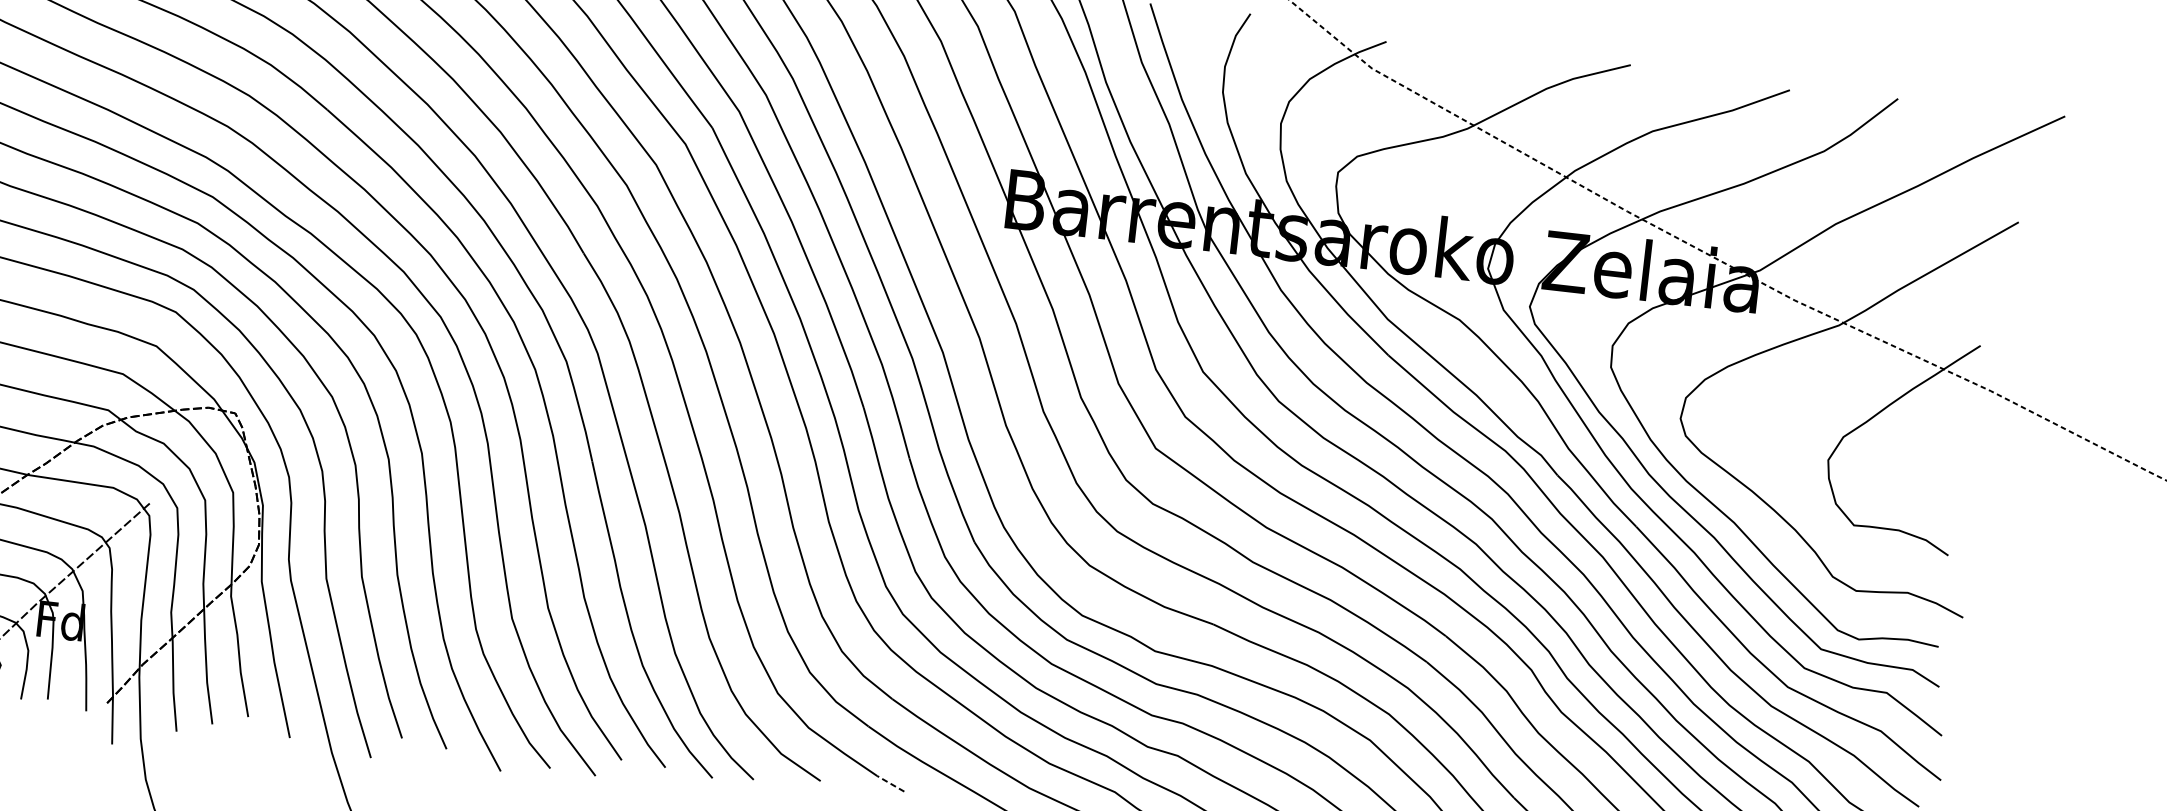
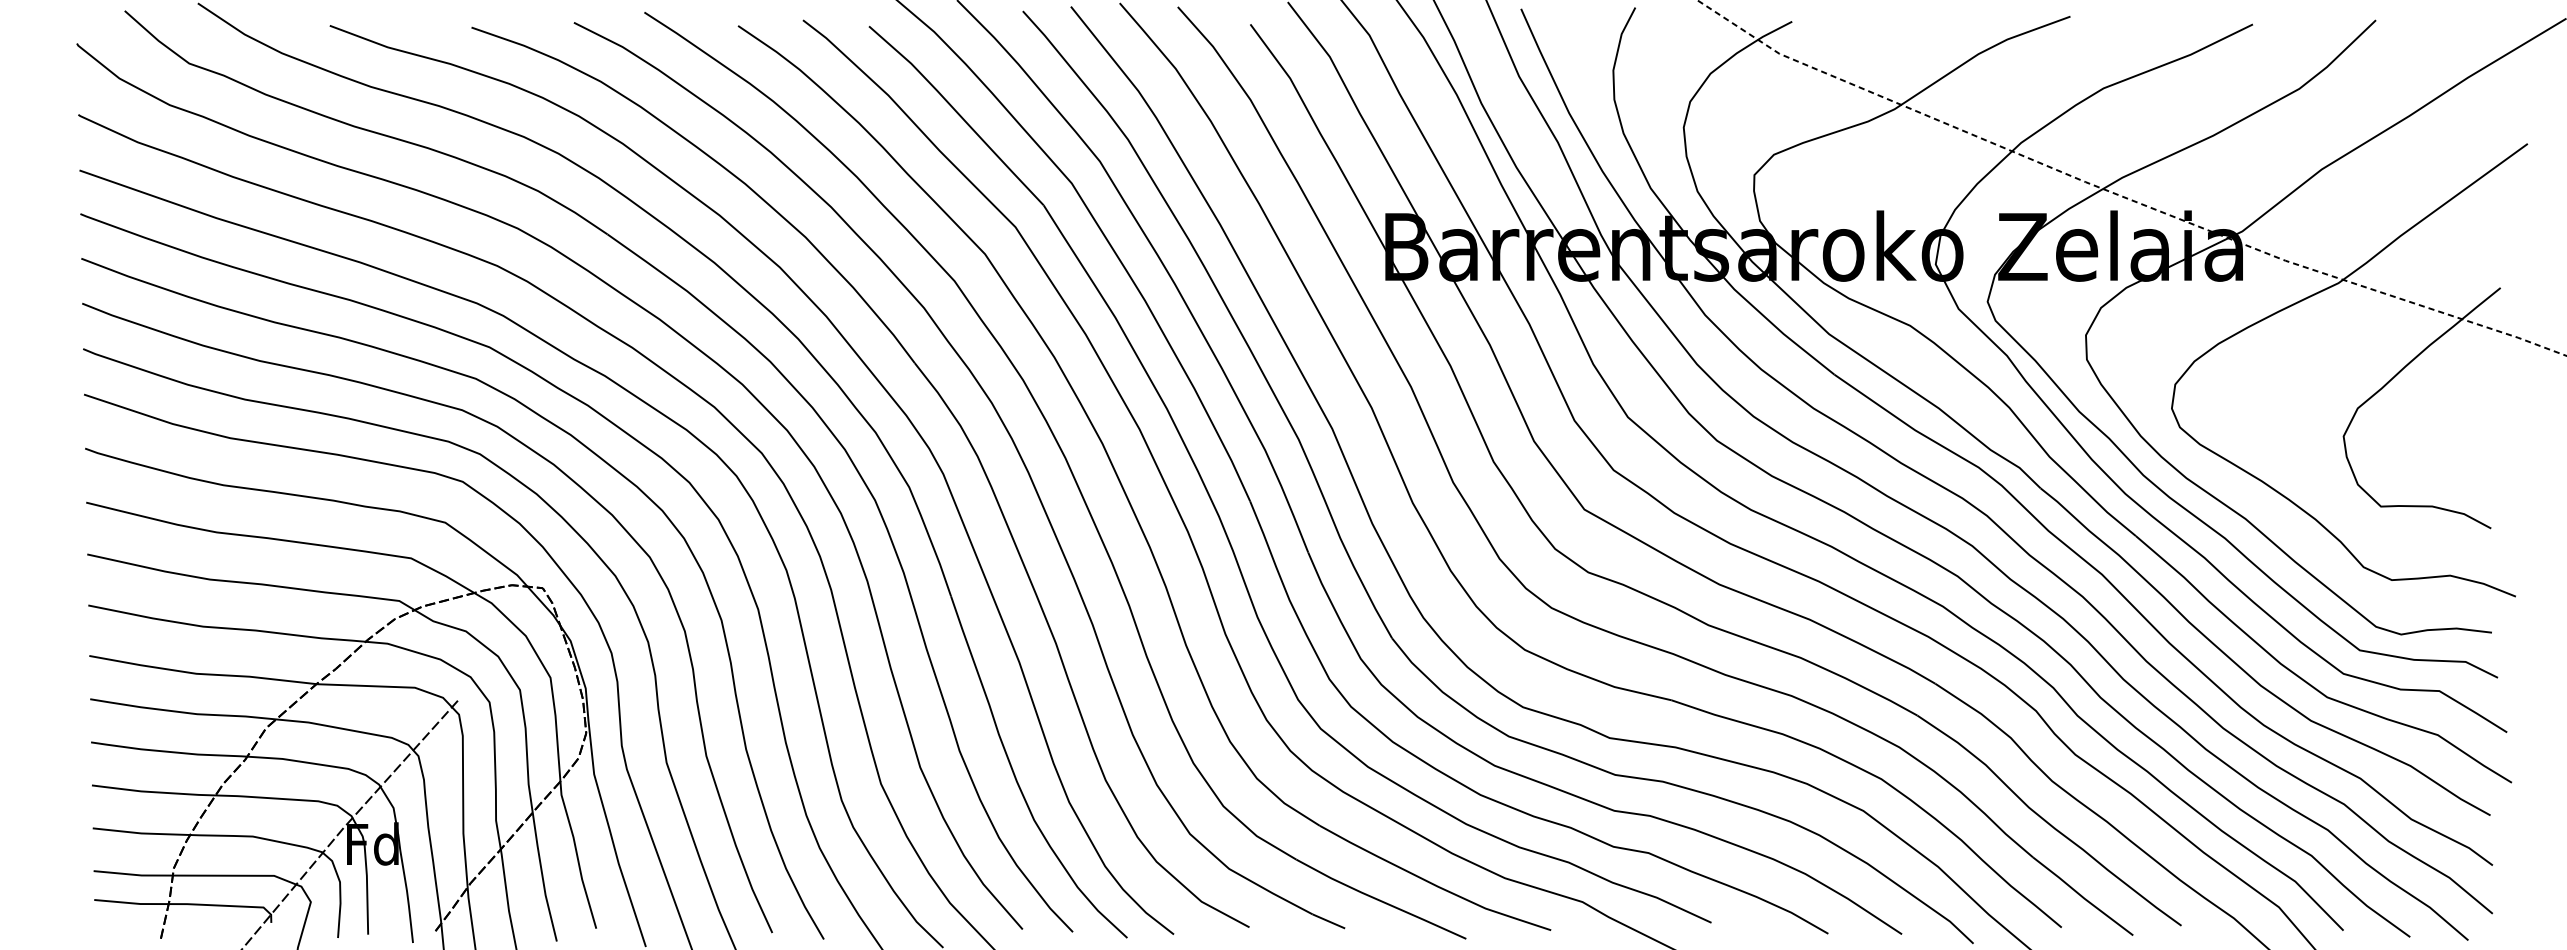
line: (890, 783) -> (1328, 921), dashed -> solid

